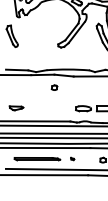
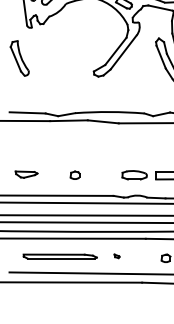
part: (54, 87) -> (74, 174), moved

